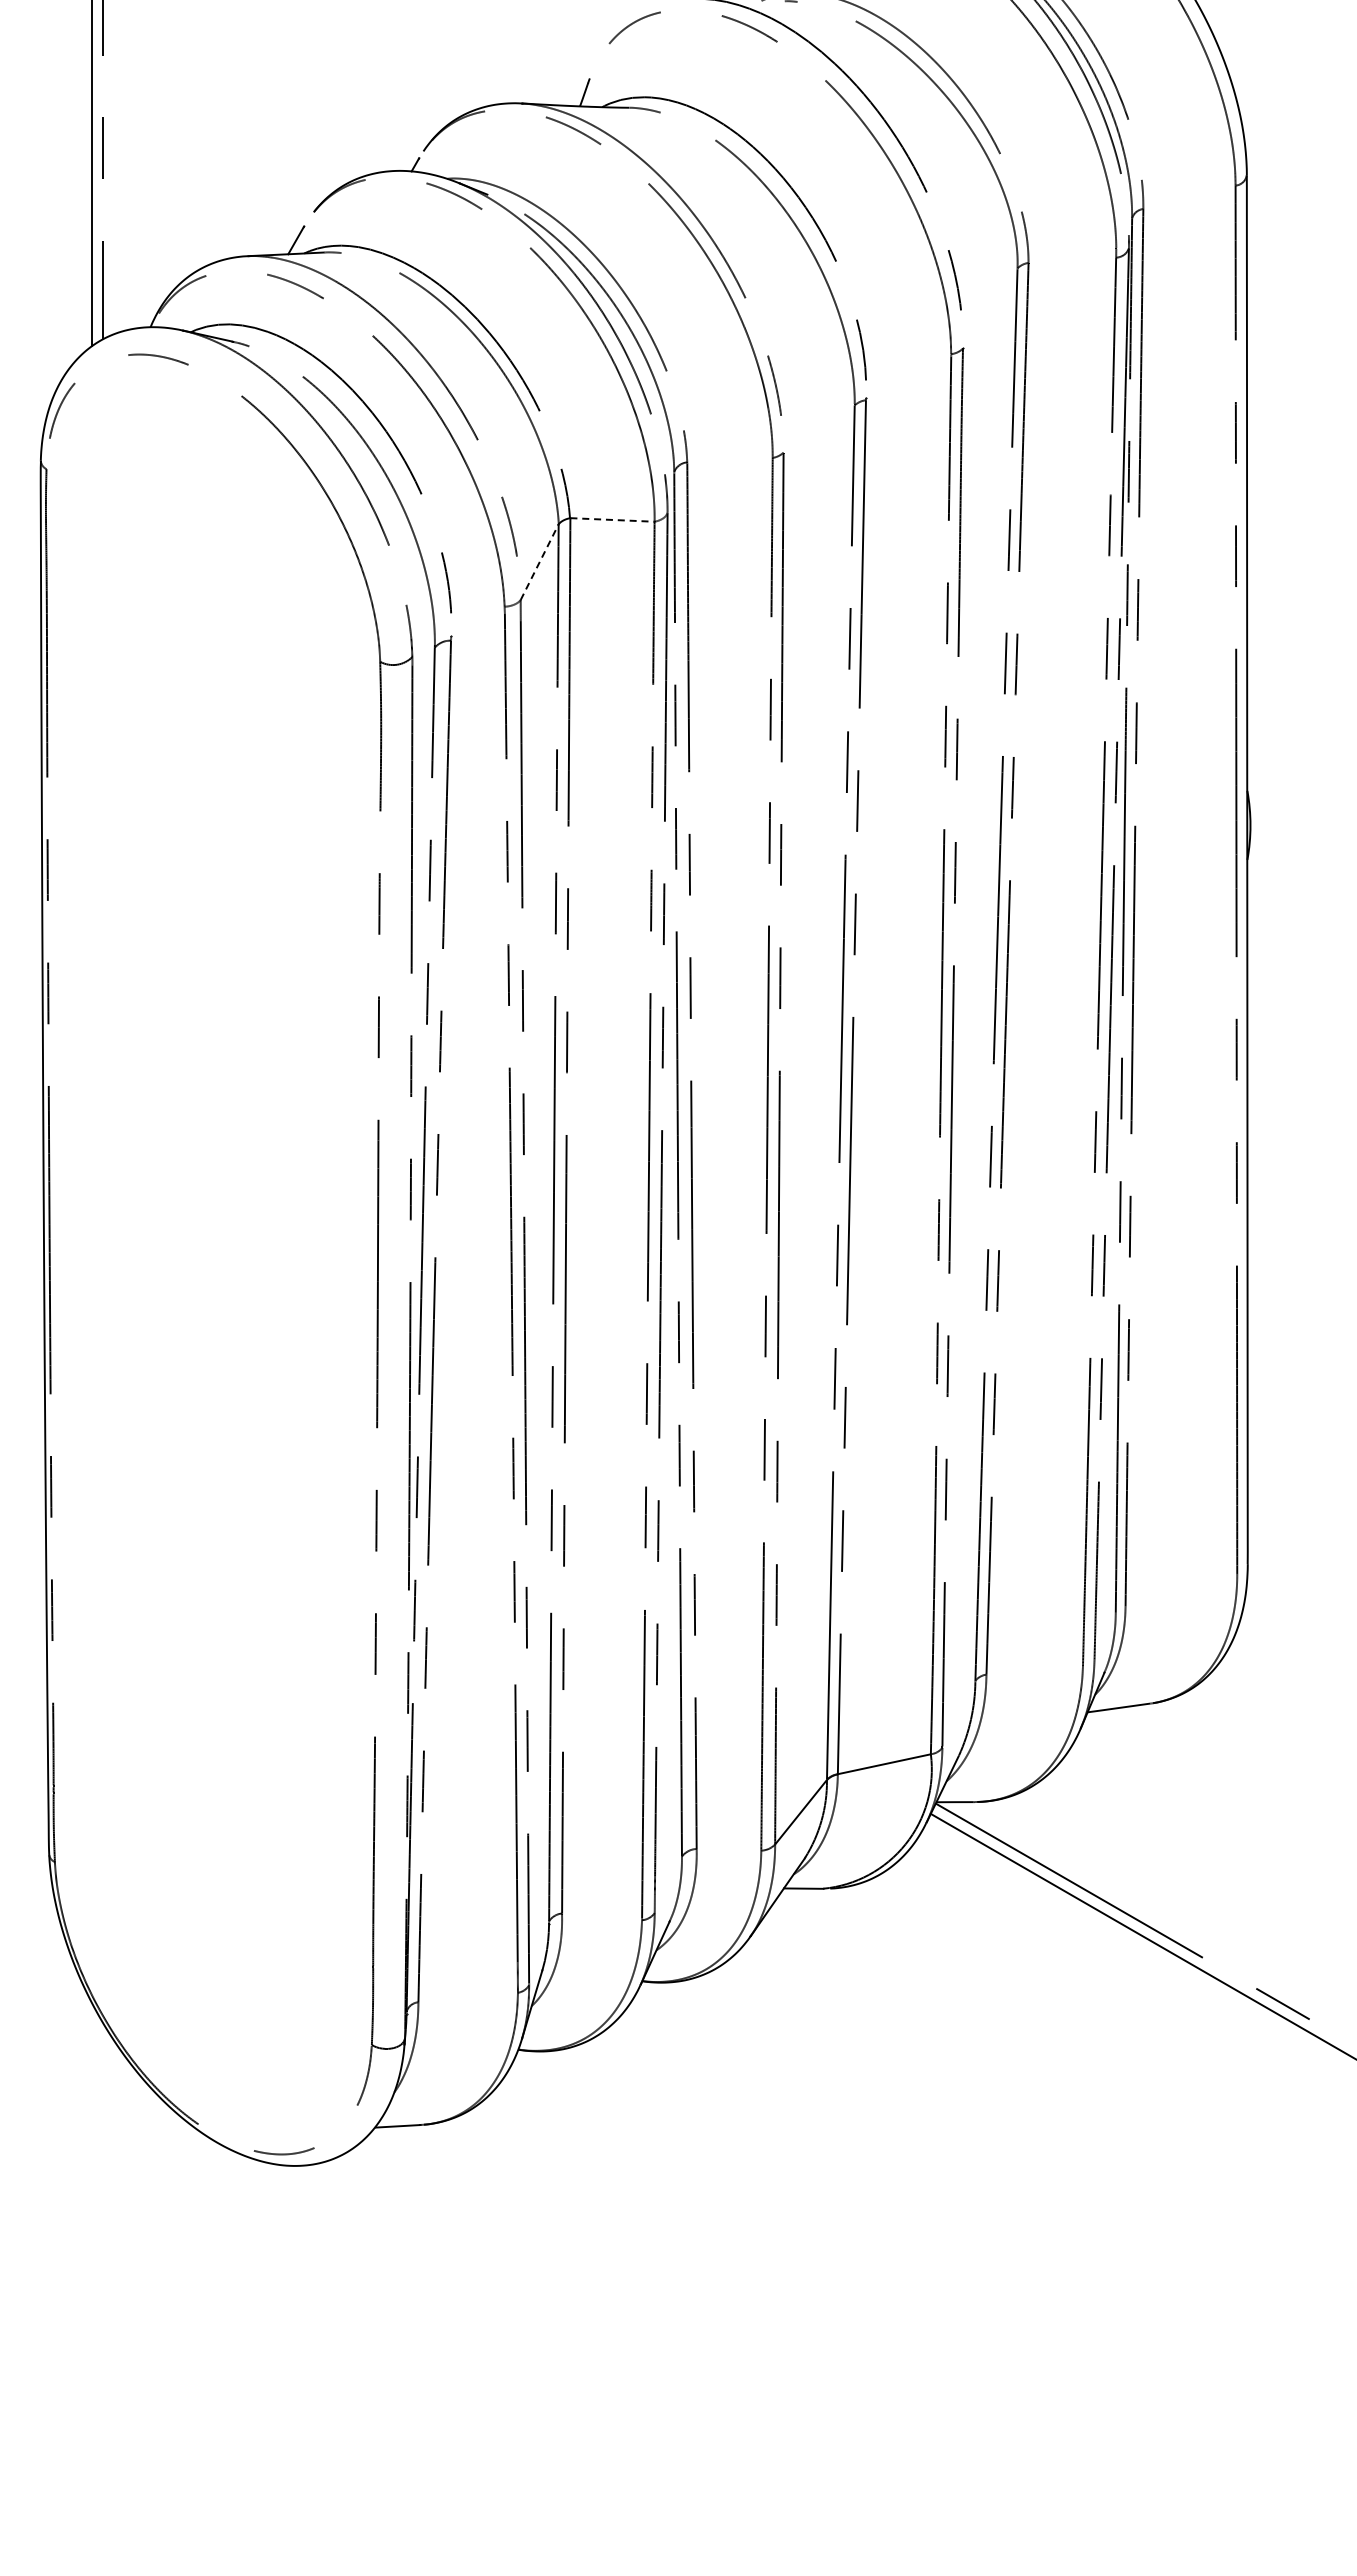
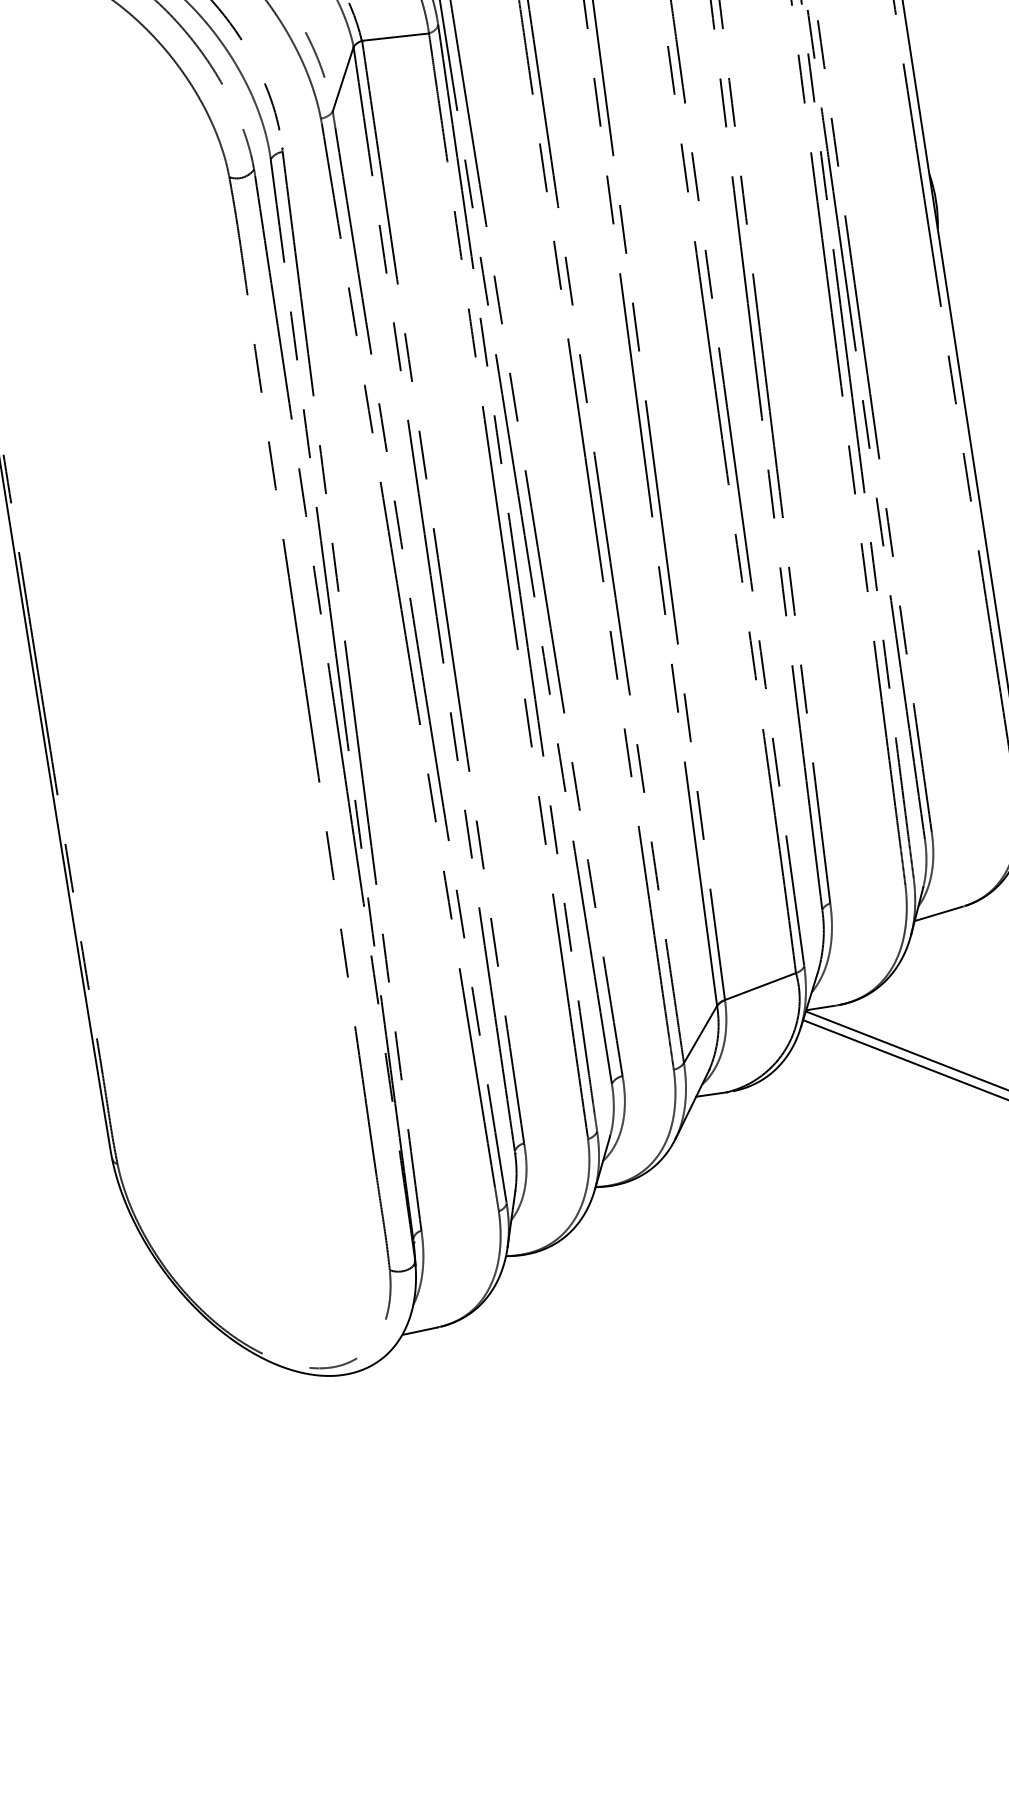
line: (612, 519) -> (395, 36), dashed -> solid
line: (539, 561) -> (342, 78), dashed -> solid

